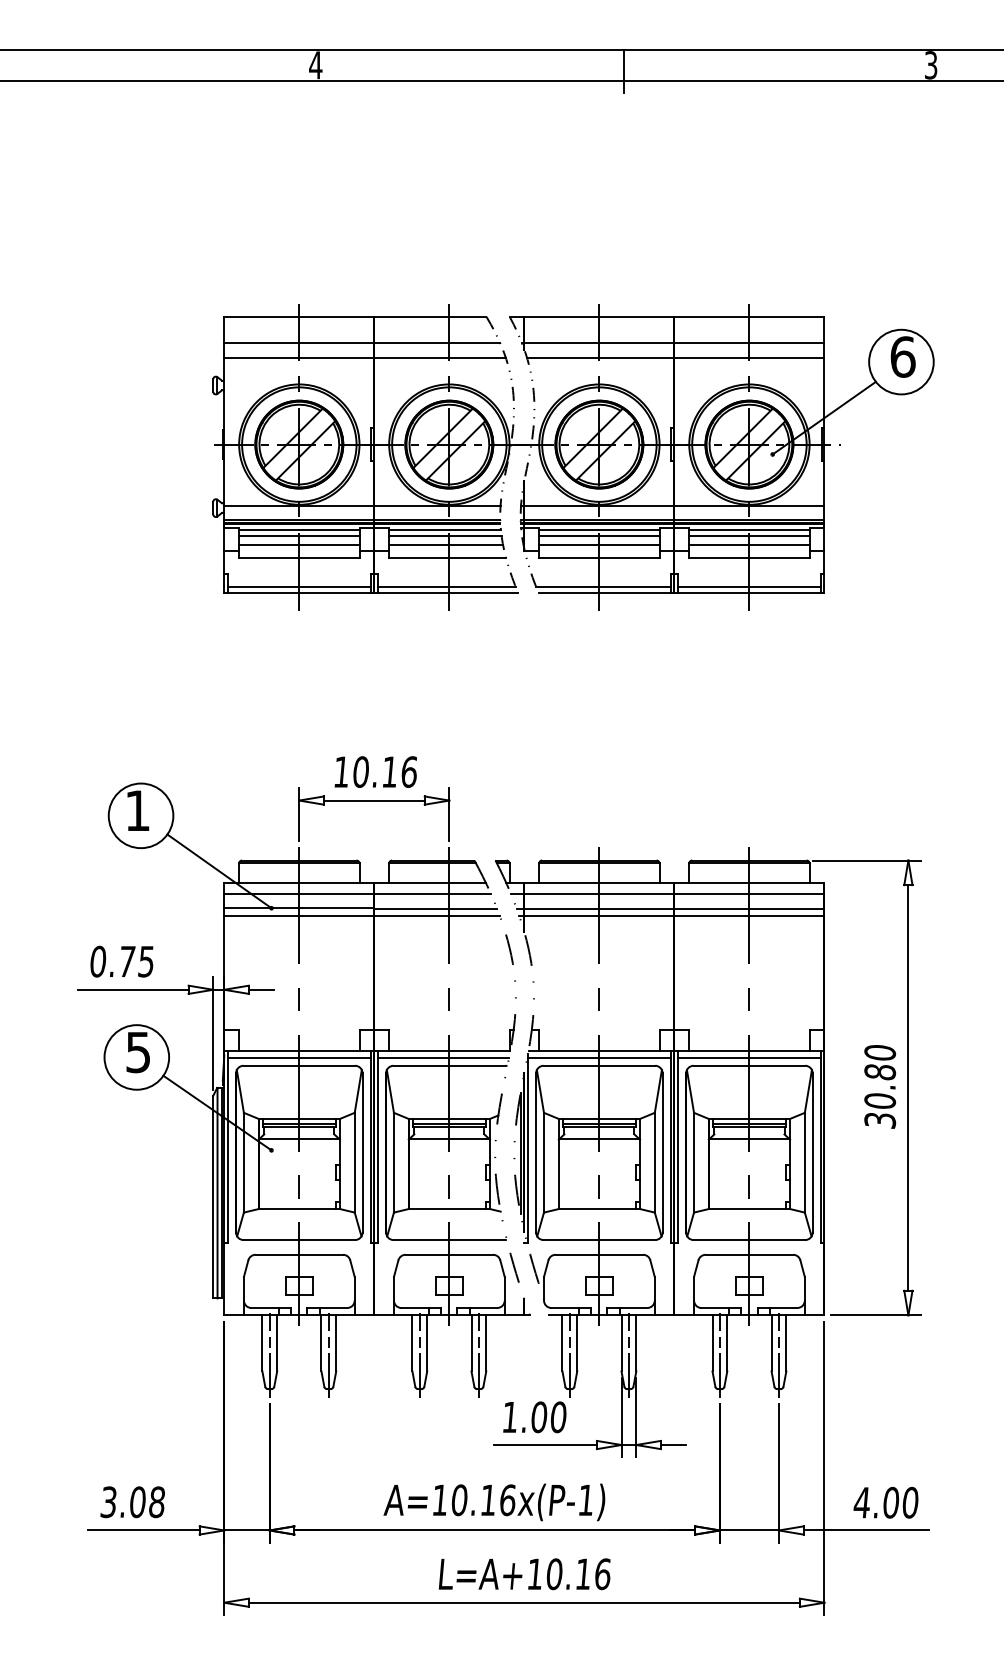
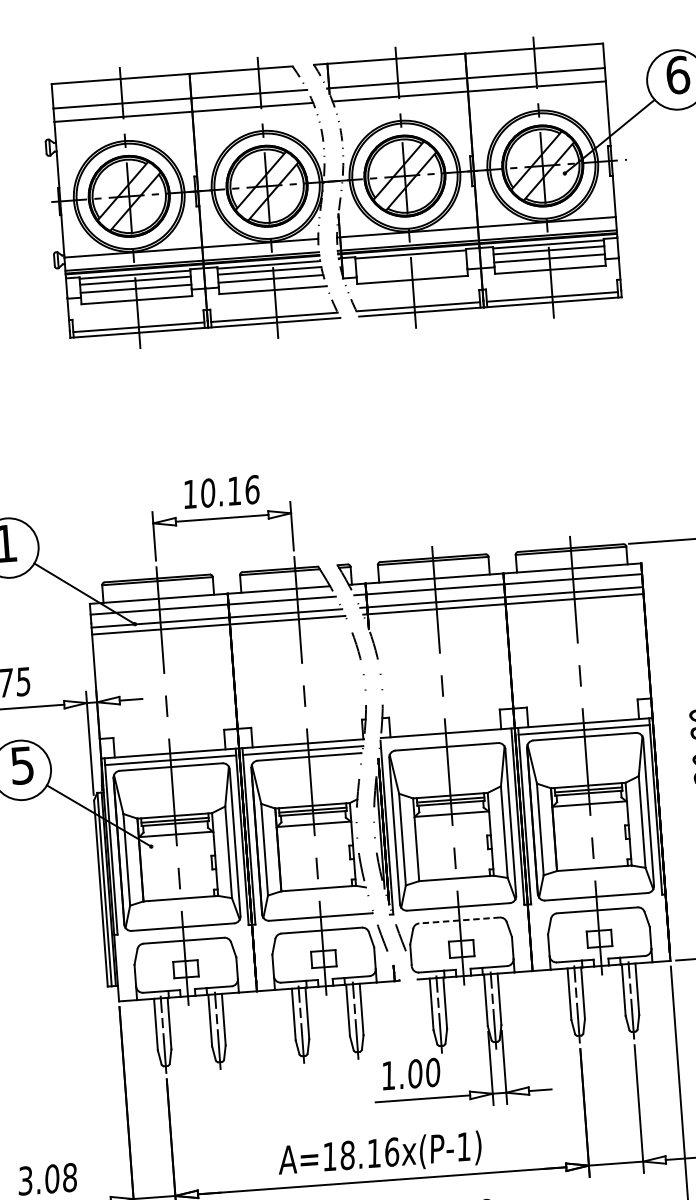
line: (599, 536) -> (411, 260), removed
line: (599, 545) -> (411, 268), removed
line: (599, 1058) -> (446, 740), removed
line: (599, 1254) -> (459, 920), solid -> dashed
text: (459, 1500) -> (347, 1155), A=10.16x(P-1) -> A=18.16x(P-1)

